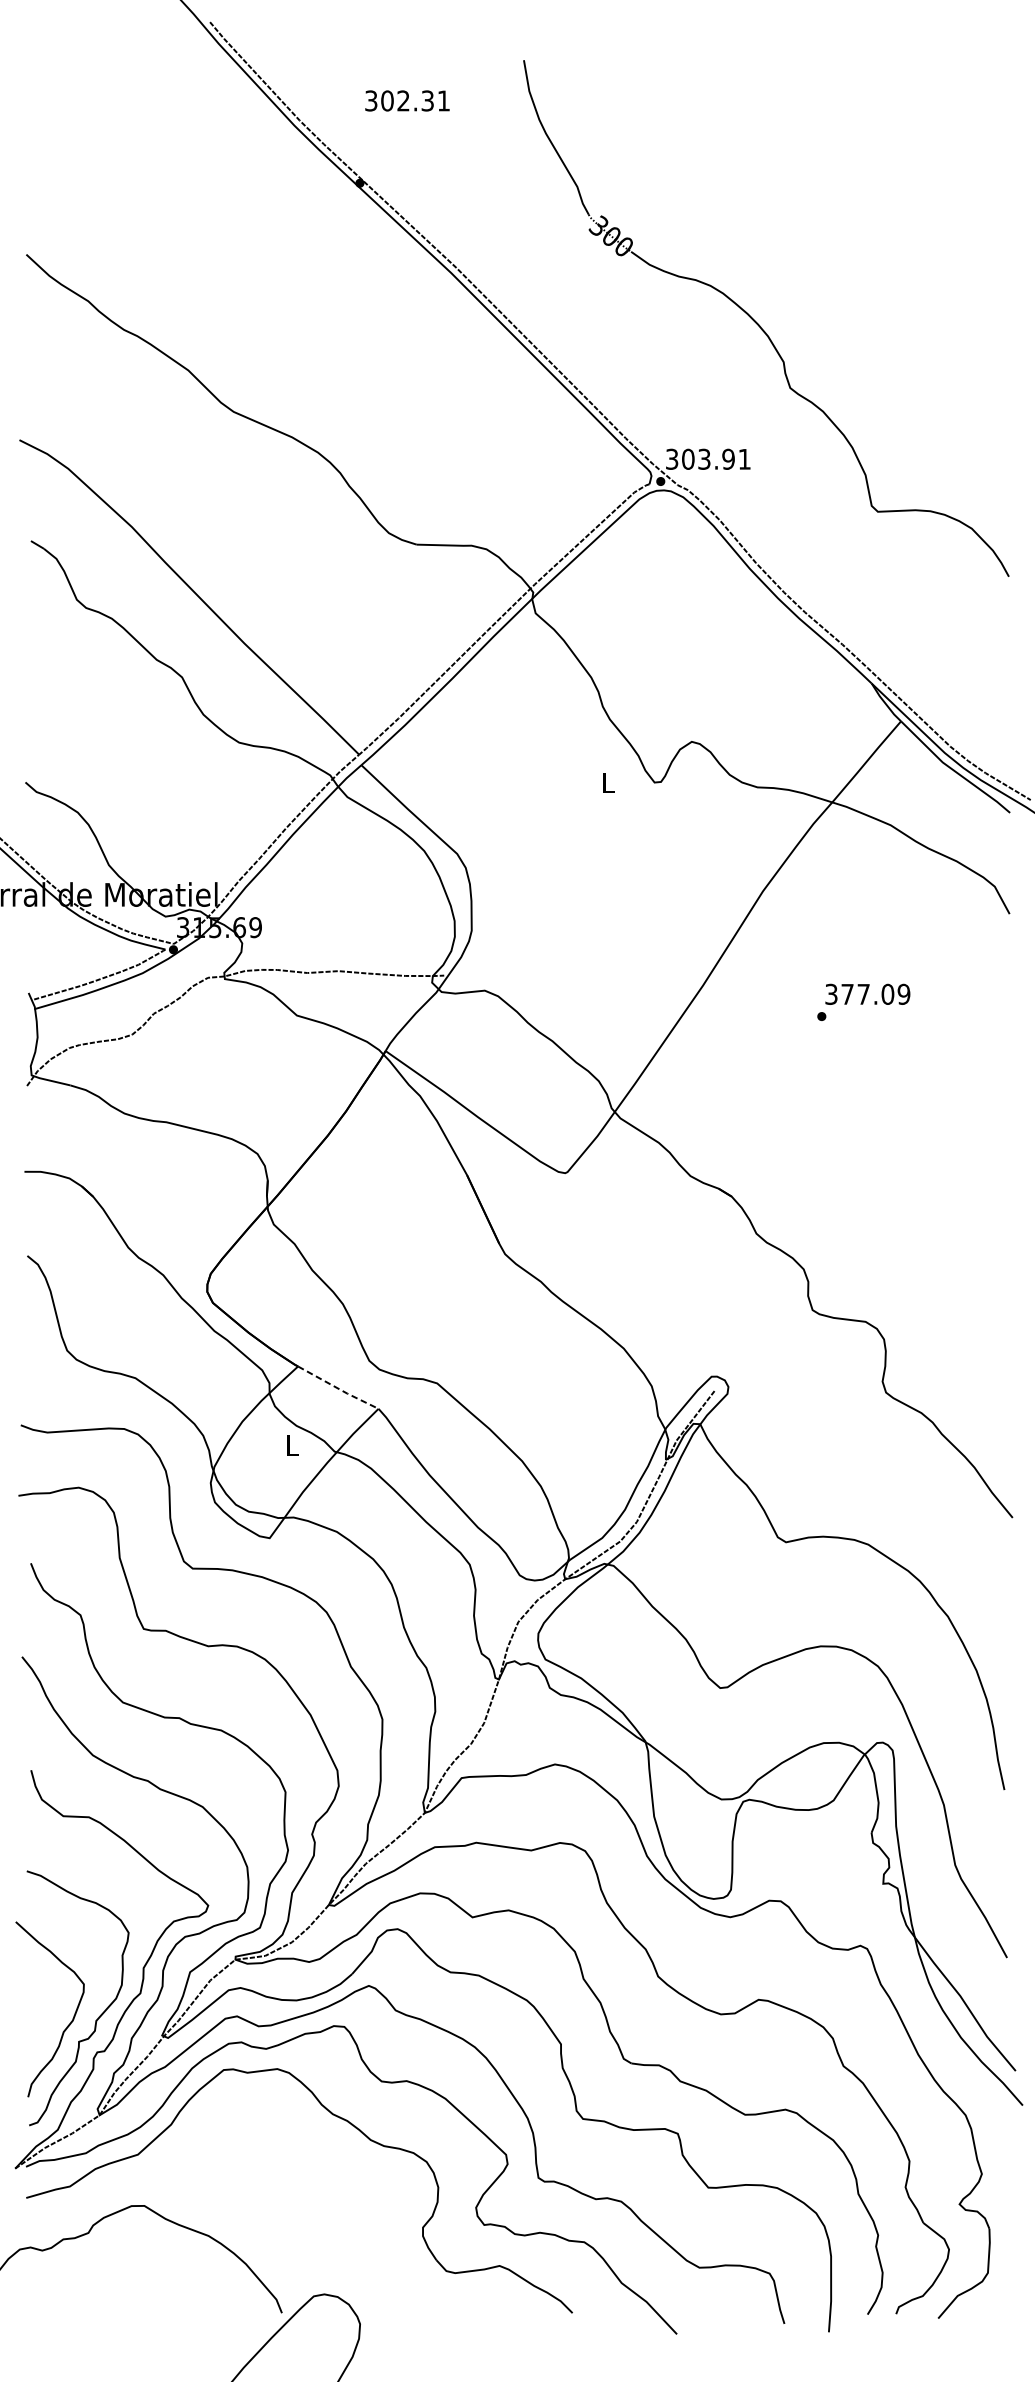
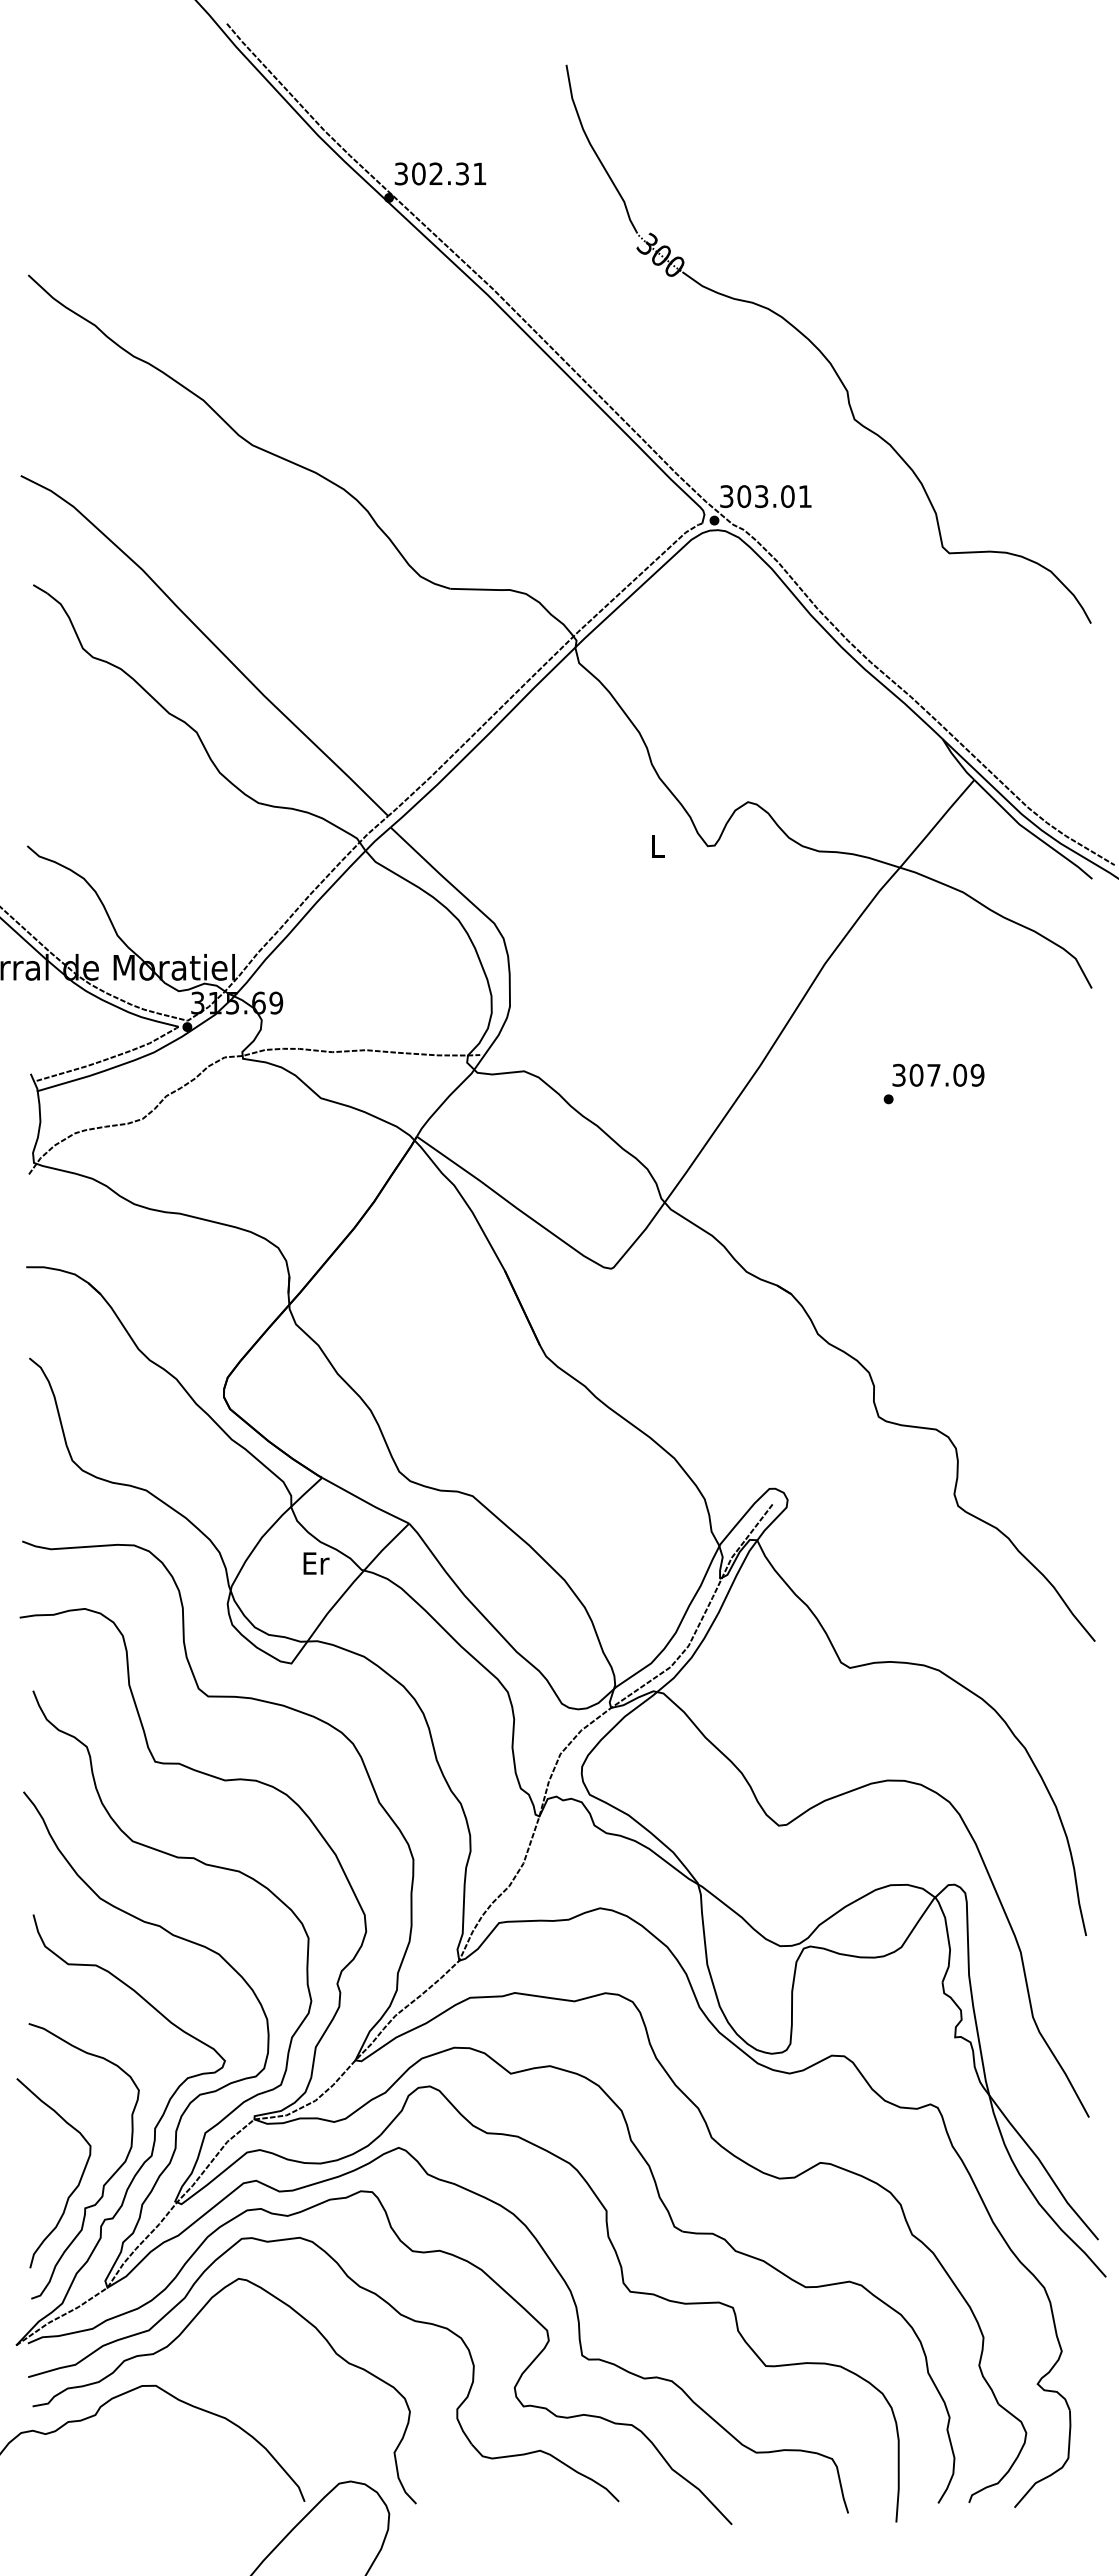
text: (407, 100) -> (440, 173), moved
text: (728, 459) -> (787, 496), 303.91 -> 303.01
text: (847, 993) -> (916, 1074), 377.09 -> 307.09
line: (339, 1389) -> (366, 1502), dashed -> solid
text: (292, 1445) -> (316, 1563), L -> Er
curve: (162, 2164) -> (175, 2340), added

